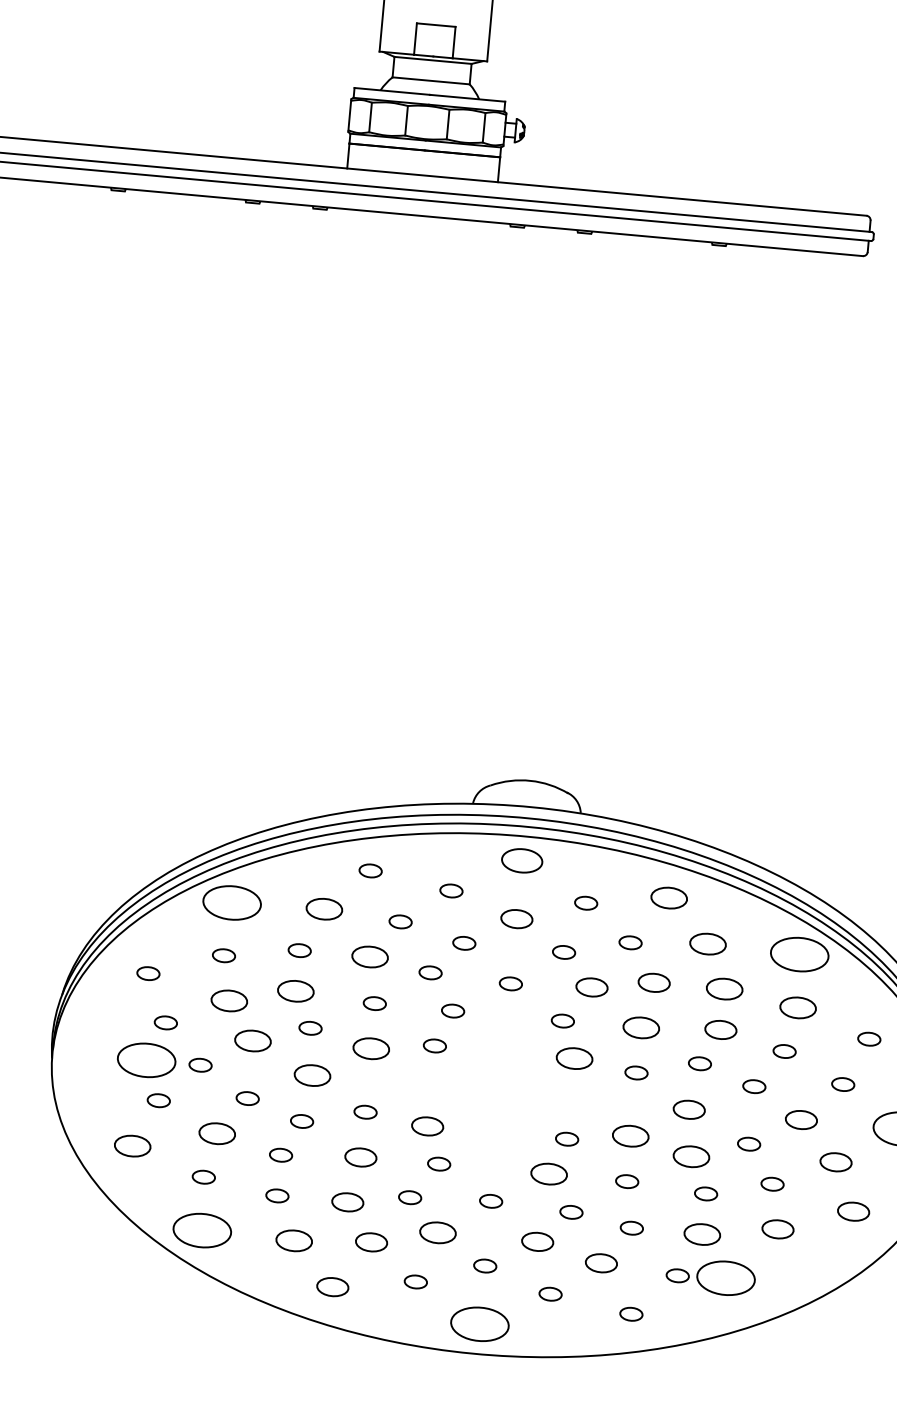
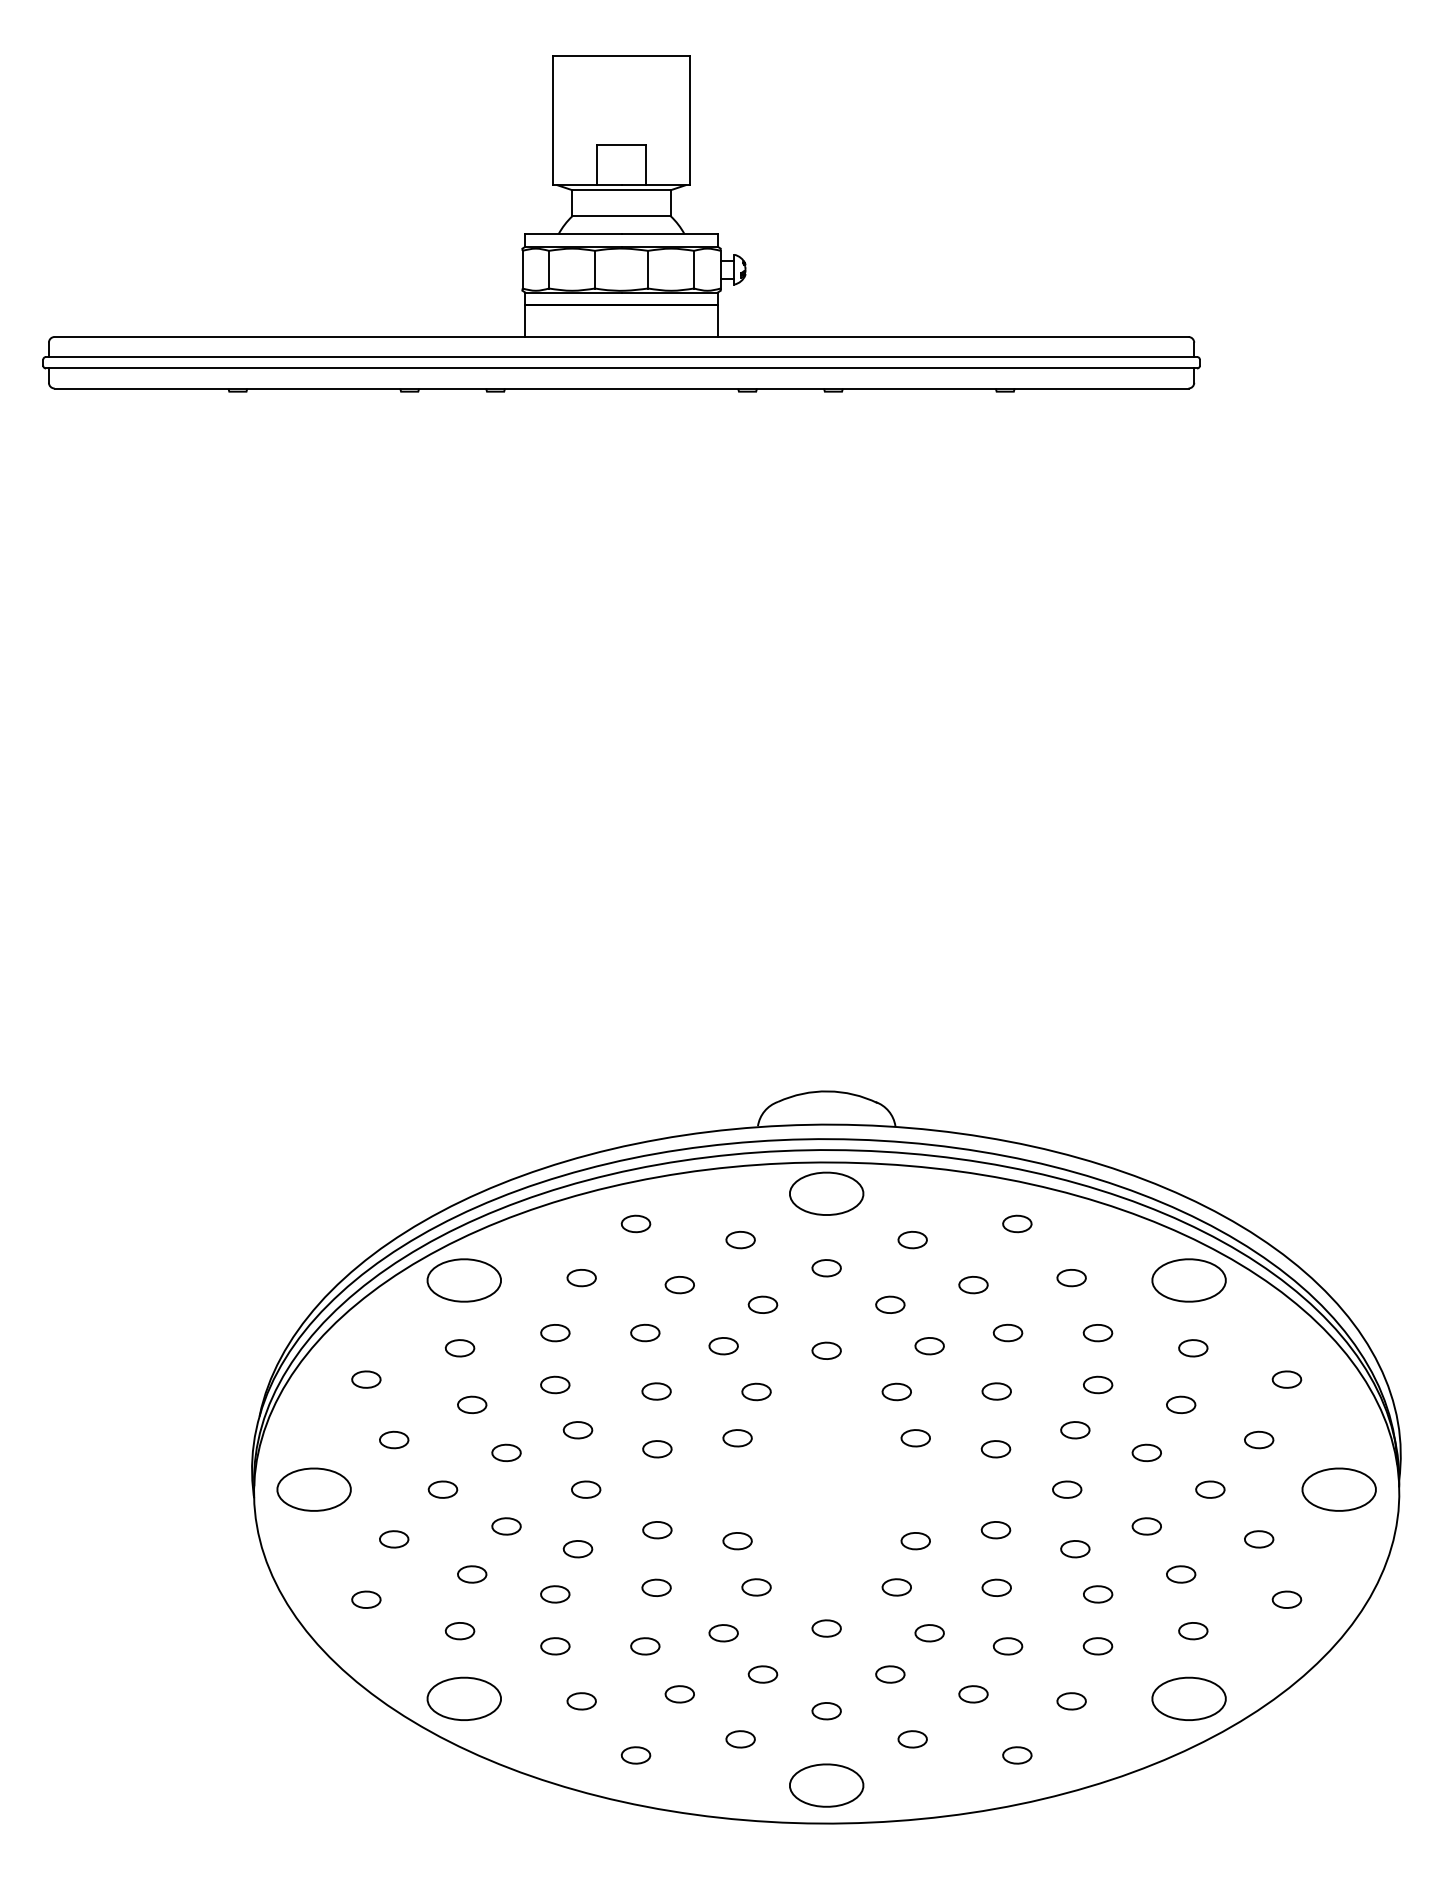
part: (521, 860) -> (826, 1193), size x1.43
part: (669, 897) -> (1017, 1223), size x0.62
part: (324, 909) -> (581, 1278), size x0.62
part: (516, 919) -> (826, 1268), size x0.71
part: (707, 944) -> (1071, 1278), size x0.62
part: (370, 956) -> (645, 1332), size x0.62
part: (653, 982) -> (1007, 1332), size x0.71
part: (591, 987) -> (929, 1346), size x0.71
part: (724, 989) -> (1097, 1333), size x0.62
part: (296, 990) -> (555, 1384), size x0.62
part: (229, 1000) -> (472, 1404), size x0.62
part: (798, 1008) -> (1193, 1348), size x0.62
part: (641, 1027) -> (996, 1391), size x0.62
part: (721, 1029) -> (1098, 1384), size x0.71
part: (252, 1040) -> (506, 1452), size x0.62
part: (371, 1049) -> (657, 1449), size x0.62
part: (574, 1058) -> (915, 1438), size x0.62
part: (146, 1060) -> (313, 1489), moved
part: (312, 1075) -> (586, 1489), size x0.62
part: (689, 1109) -> (1067, 1489), size x0.71
part: (801, 1119) -> (1210, 1489), size x0.71
part: (427, 1126) -> (737, 1541), size x0.71
part: (217, 1133) -> (472, 1574), size x0.62
part: (630, 1136) -> (995, 1530), size x0.62
part: (132, 1145) -> (366, 1599), size x0.62
part: (360, 1157) -> (656, 1587), size x0.71
part: (691, 1157) -> (1075, 1549), size x0.62
part: (836, 1162) -> (1259, 1539), size x0.71
part: (548, 1174) -> (896, 1587), size x0.62
part: (347, 1202) -> (645, 1646), size x0.71
part: (853, 1211) -> (1286, 1599), size x0.71
part: (778, 1229) -> (1193, 1631), size x0.71
part: (437, 1232) -> (762, 1674), size x0.62
part: (701, 1234) -> (1097, 1646), size x0.62
part: (293, 1241) -> (581, 1701), size x0.62
part: (537, 1241) -> (890, 1674), size x0.71
part: (371, 1242) -> (679, 1694), size x0.71
part: (601, 1263) -> (973, 1694), size x0.71
part: (725, 1277) -> (1188, 1698), moved
part: (332, 1287) -> (635, 1755), size x0.71

